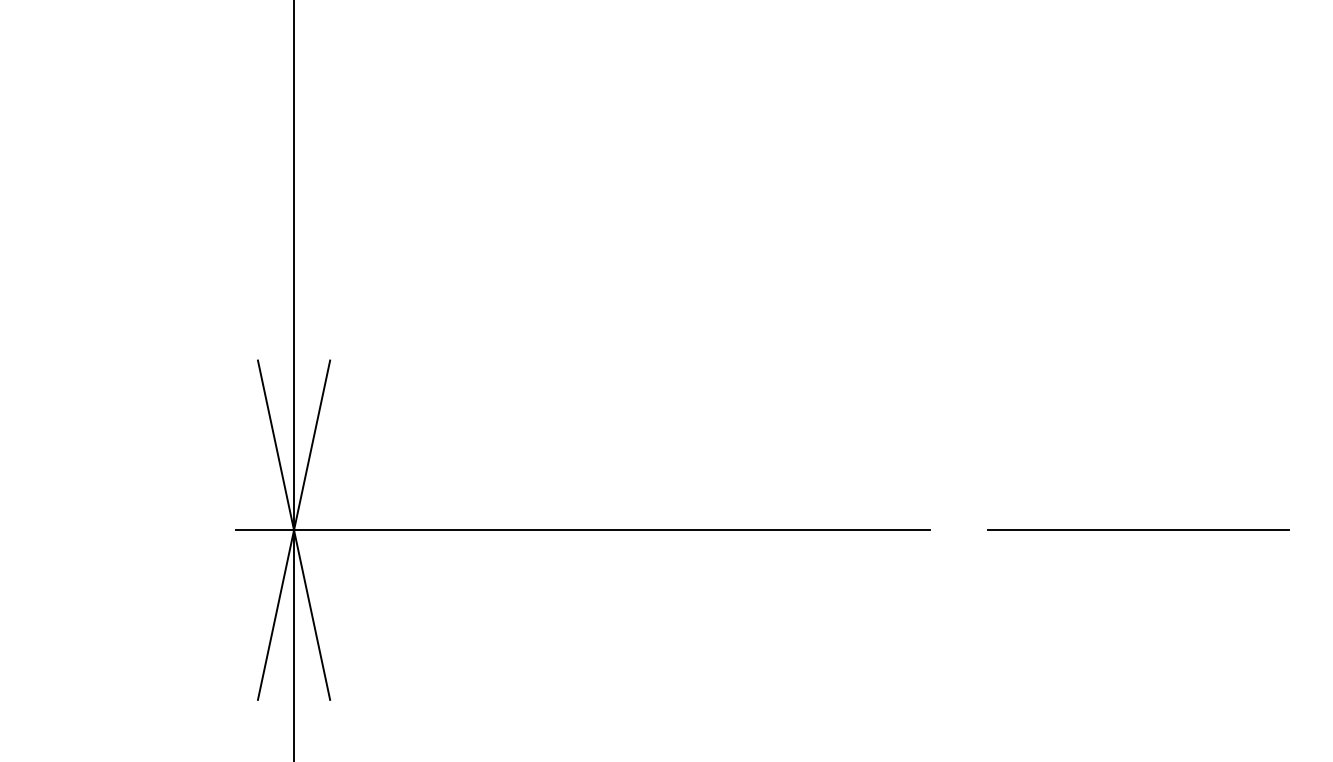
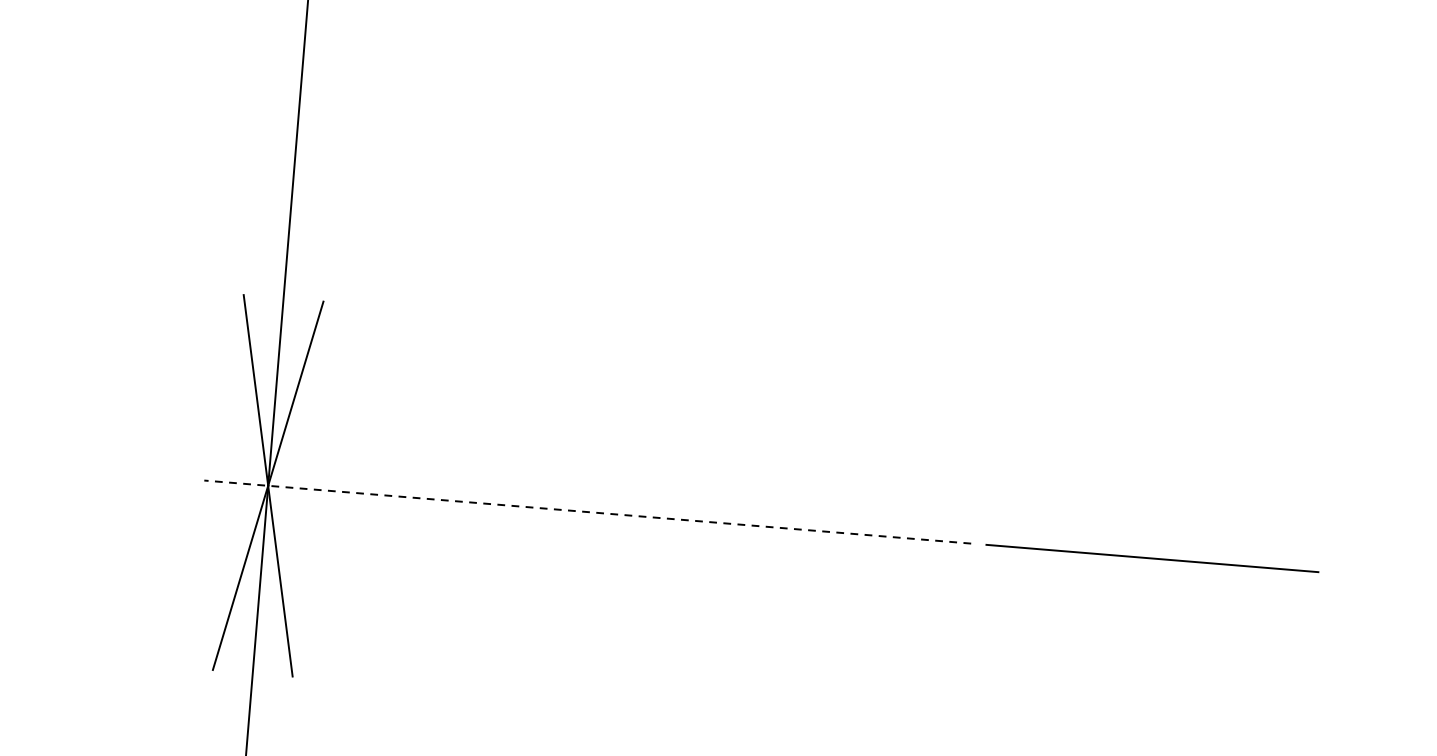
line: (1138, 529) -> (1152, 557), moved
line: (582, 530) -> (586, 512), solid -> dashed

